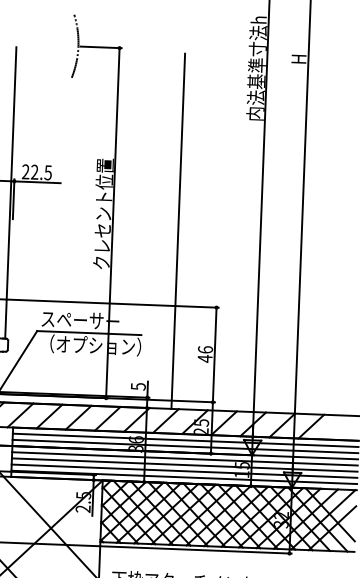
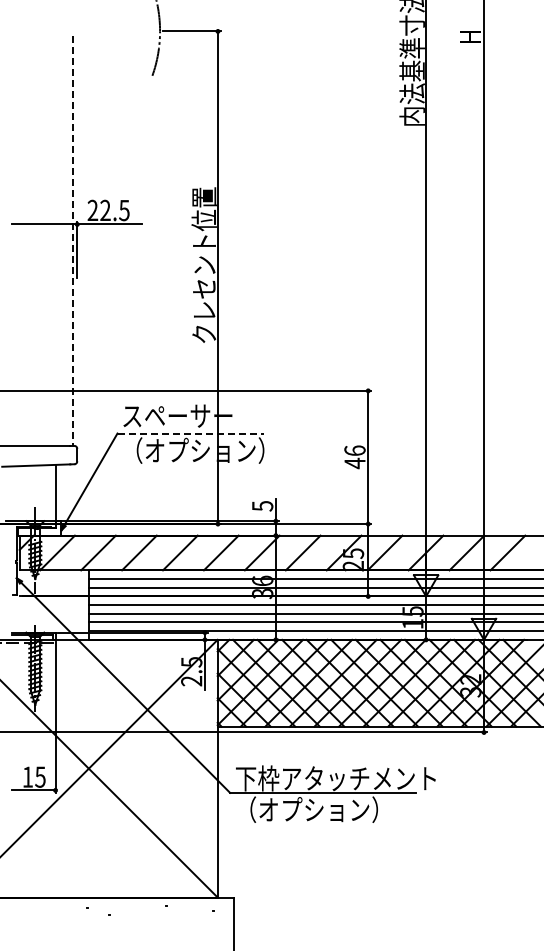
line: (10, 193) -> (72, 241), solid -> dashed
line: (178, 231) -> (310, 285), removed
line: (89, 333) -> (191, 433), solid -> dashed

